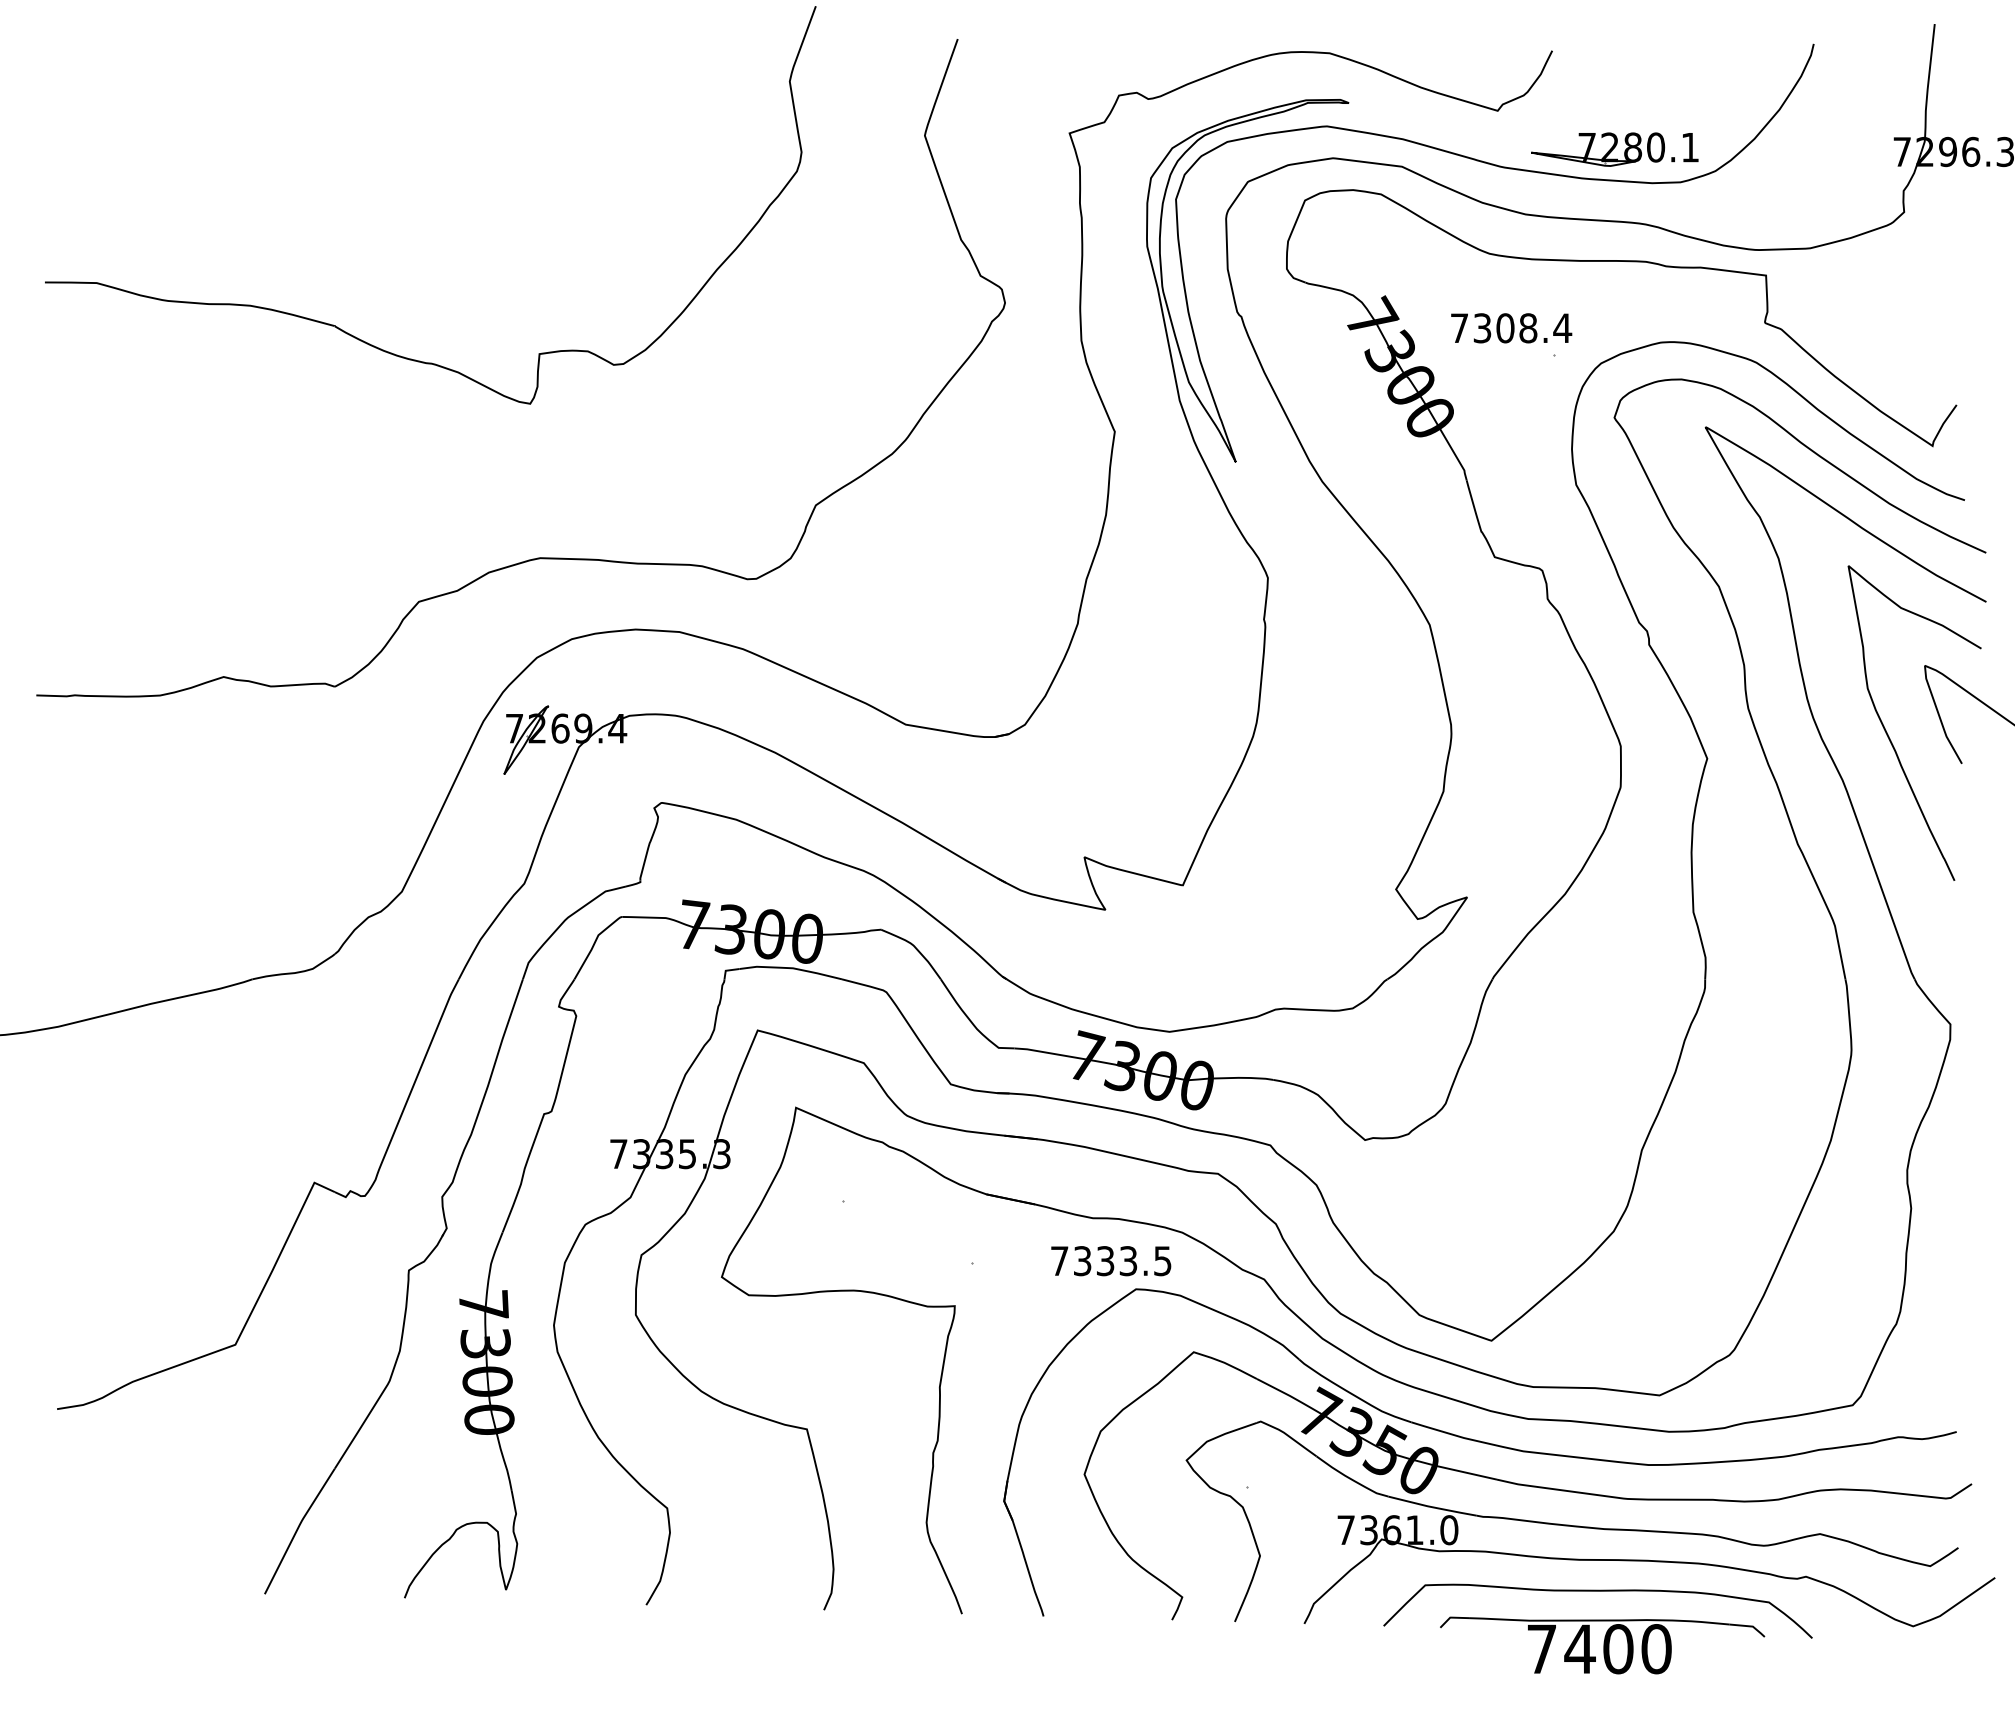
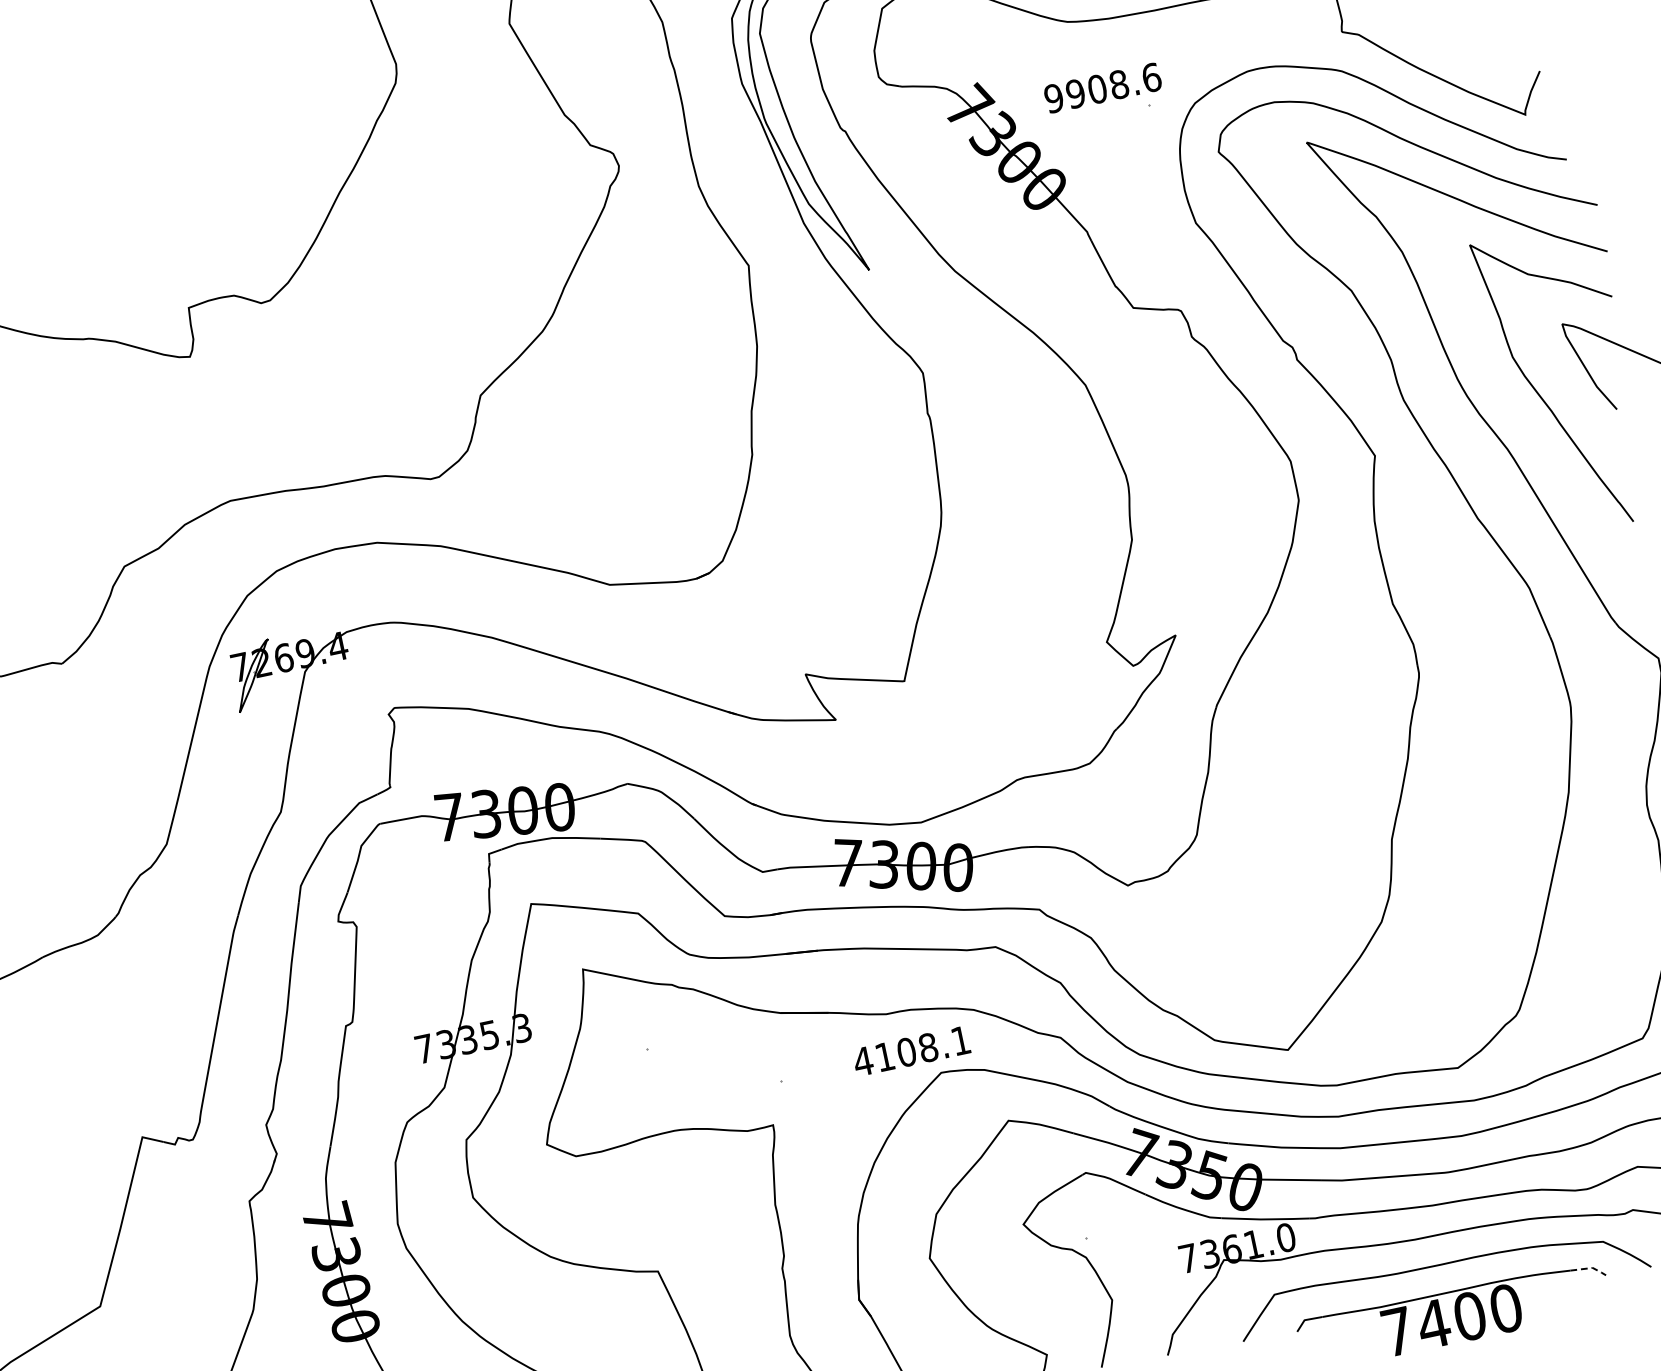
text: (1511, 328) -> (1103, 88), 7308.4 -> 9908.6
text: (1110, 1261) -> (911, 1051), 7333.5 -> 4108.1
line: (1750, 1626) -> (1590, 1268), solid -> dashed

